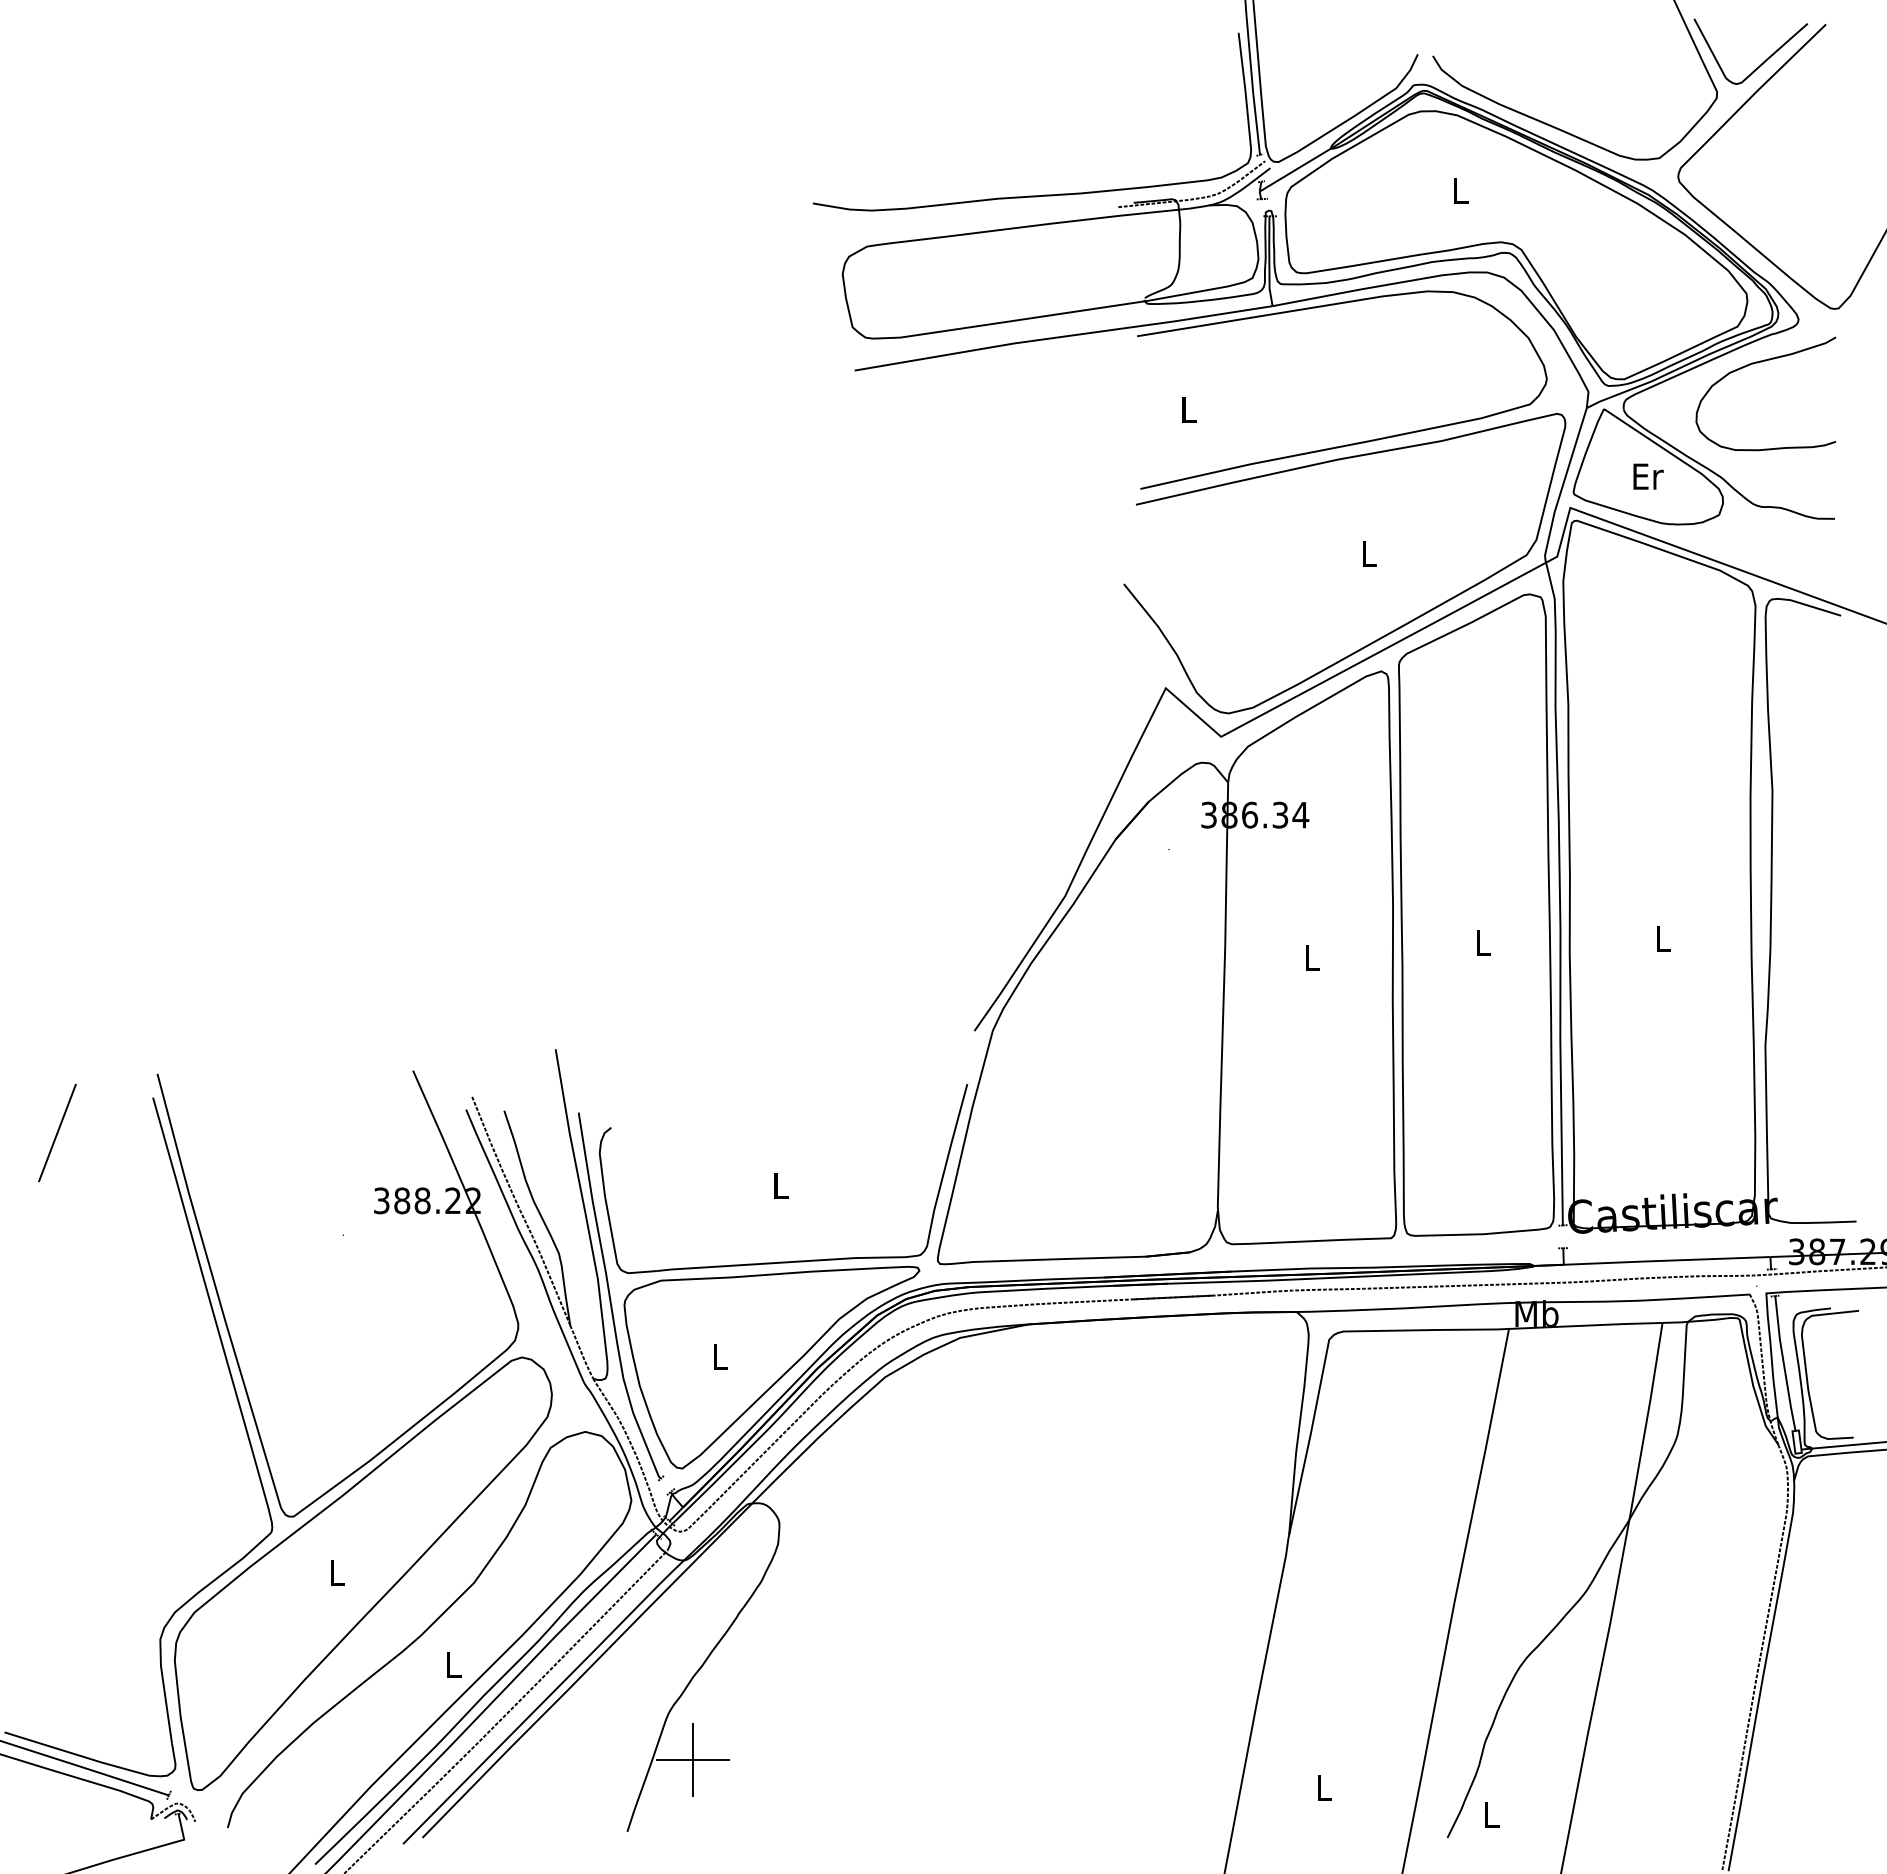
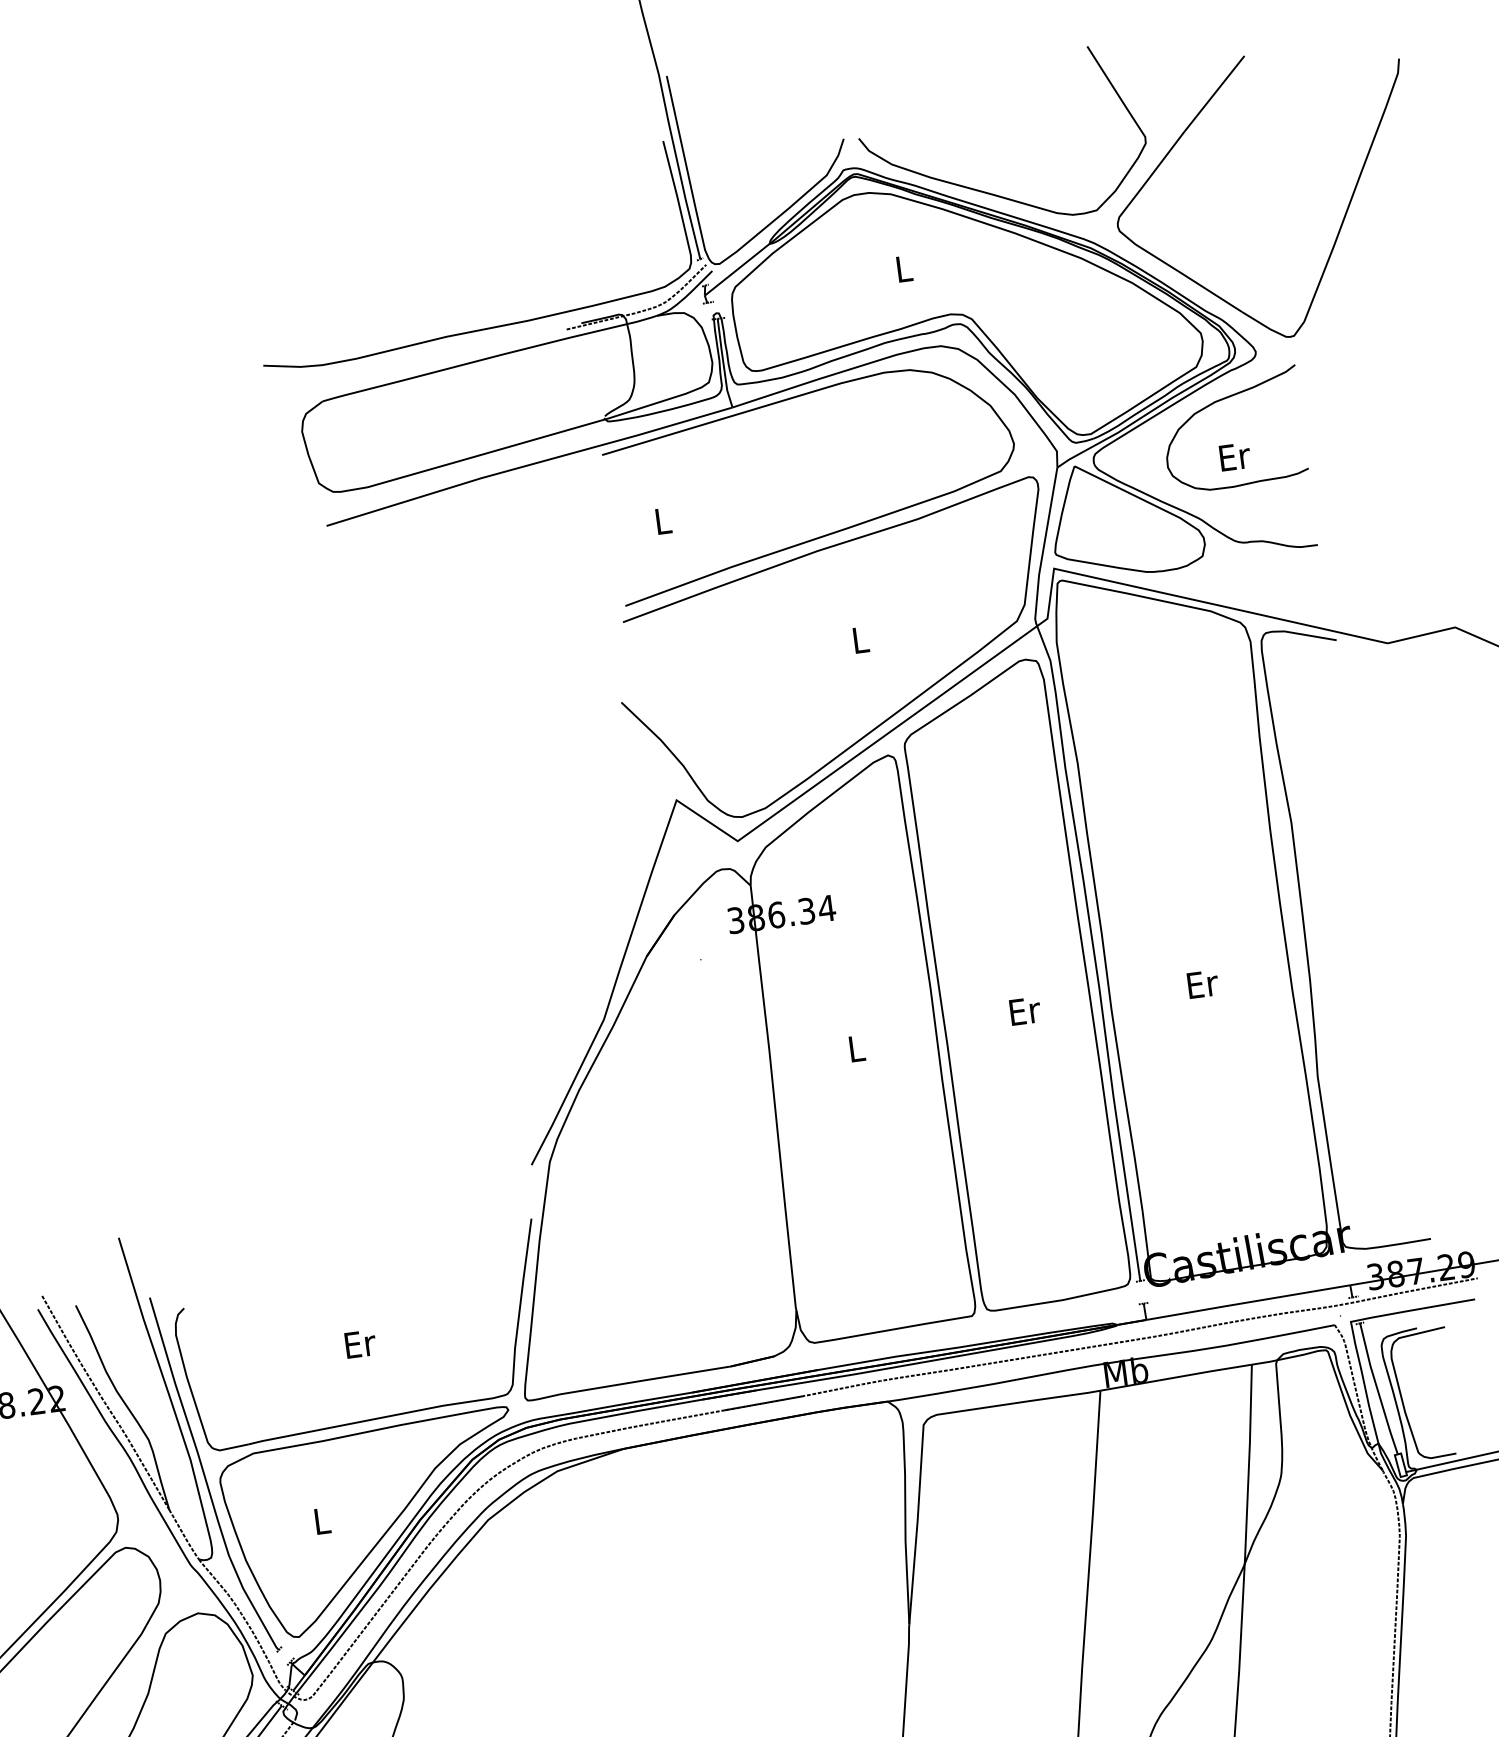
curve: (1762, 62) -> (1186, 102), removed
text: (1648, 476) -> (1235, 456), moved
text: (1663, 939) -> (1202, 984), L -> Er
text: (1484, 942) -> (1025, 1010), L -> Er
text: (781, 1186) -> (360, 1344), L -> Er

